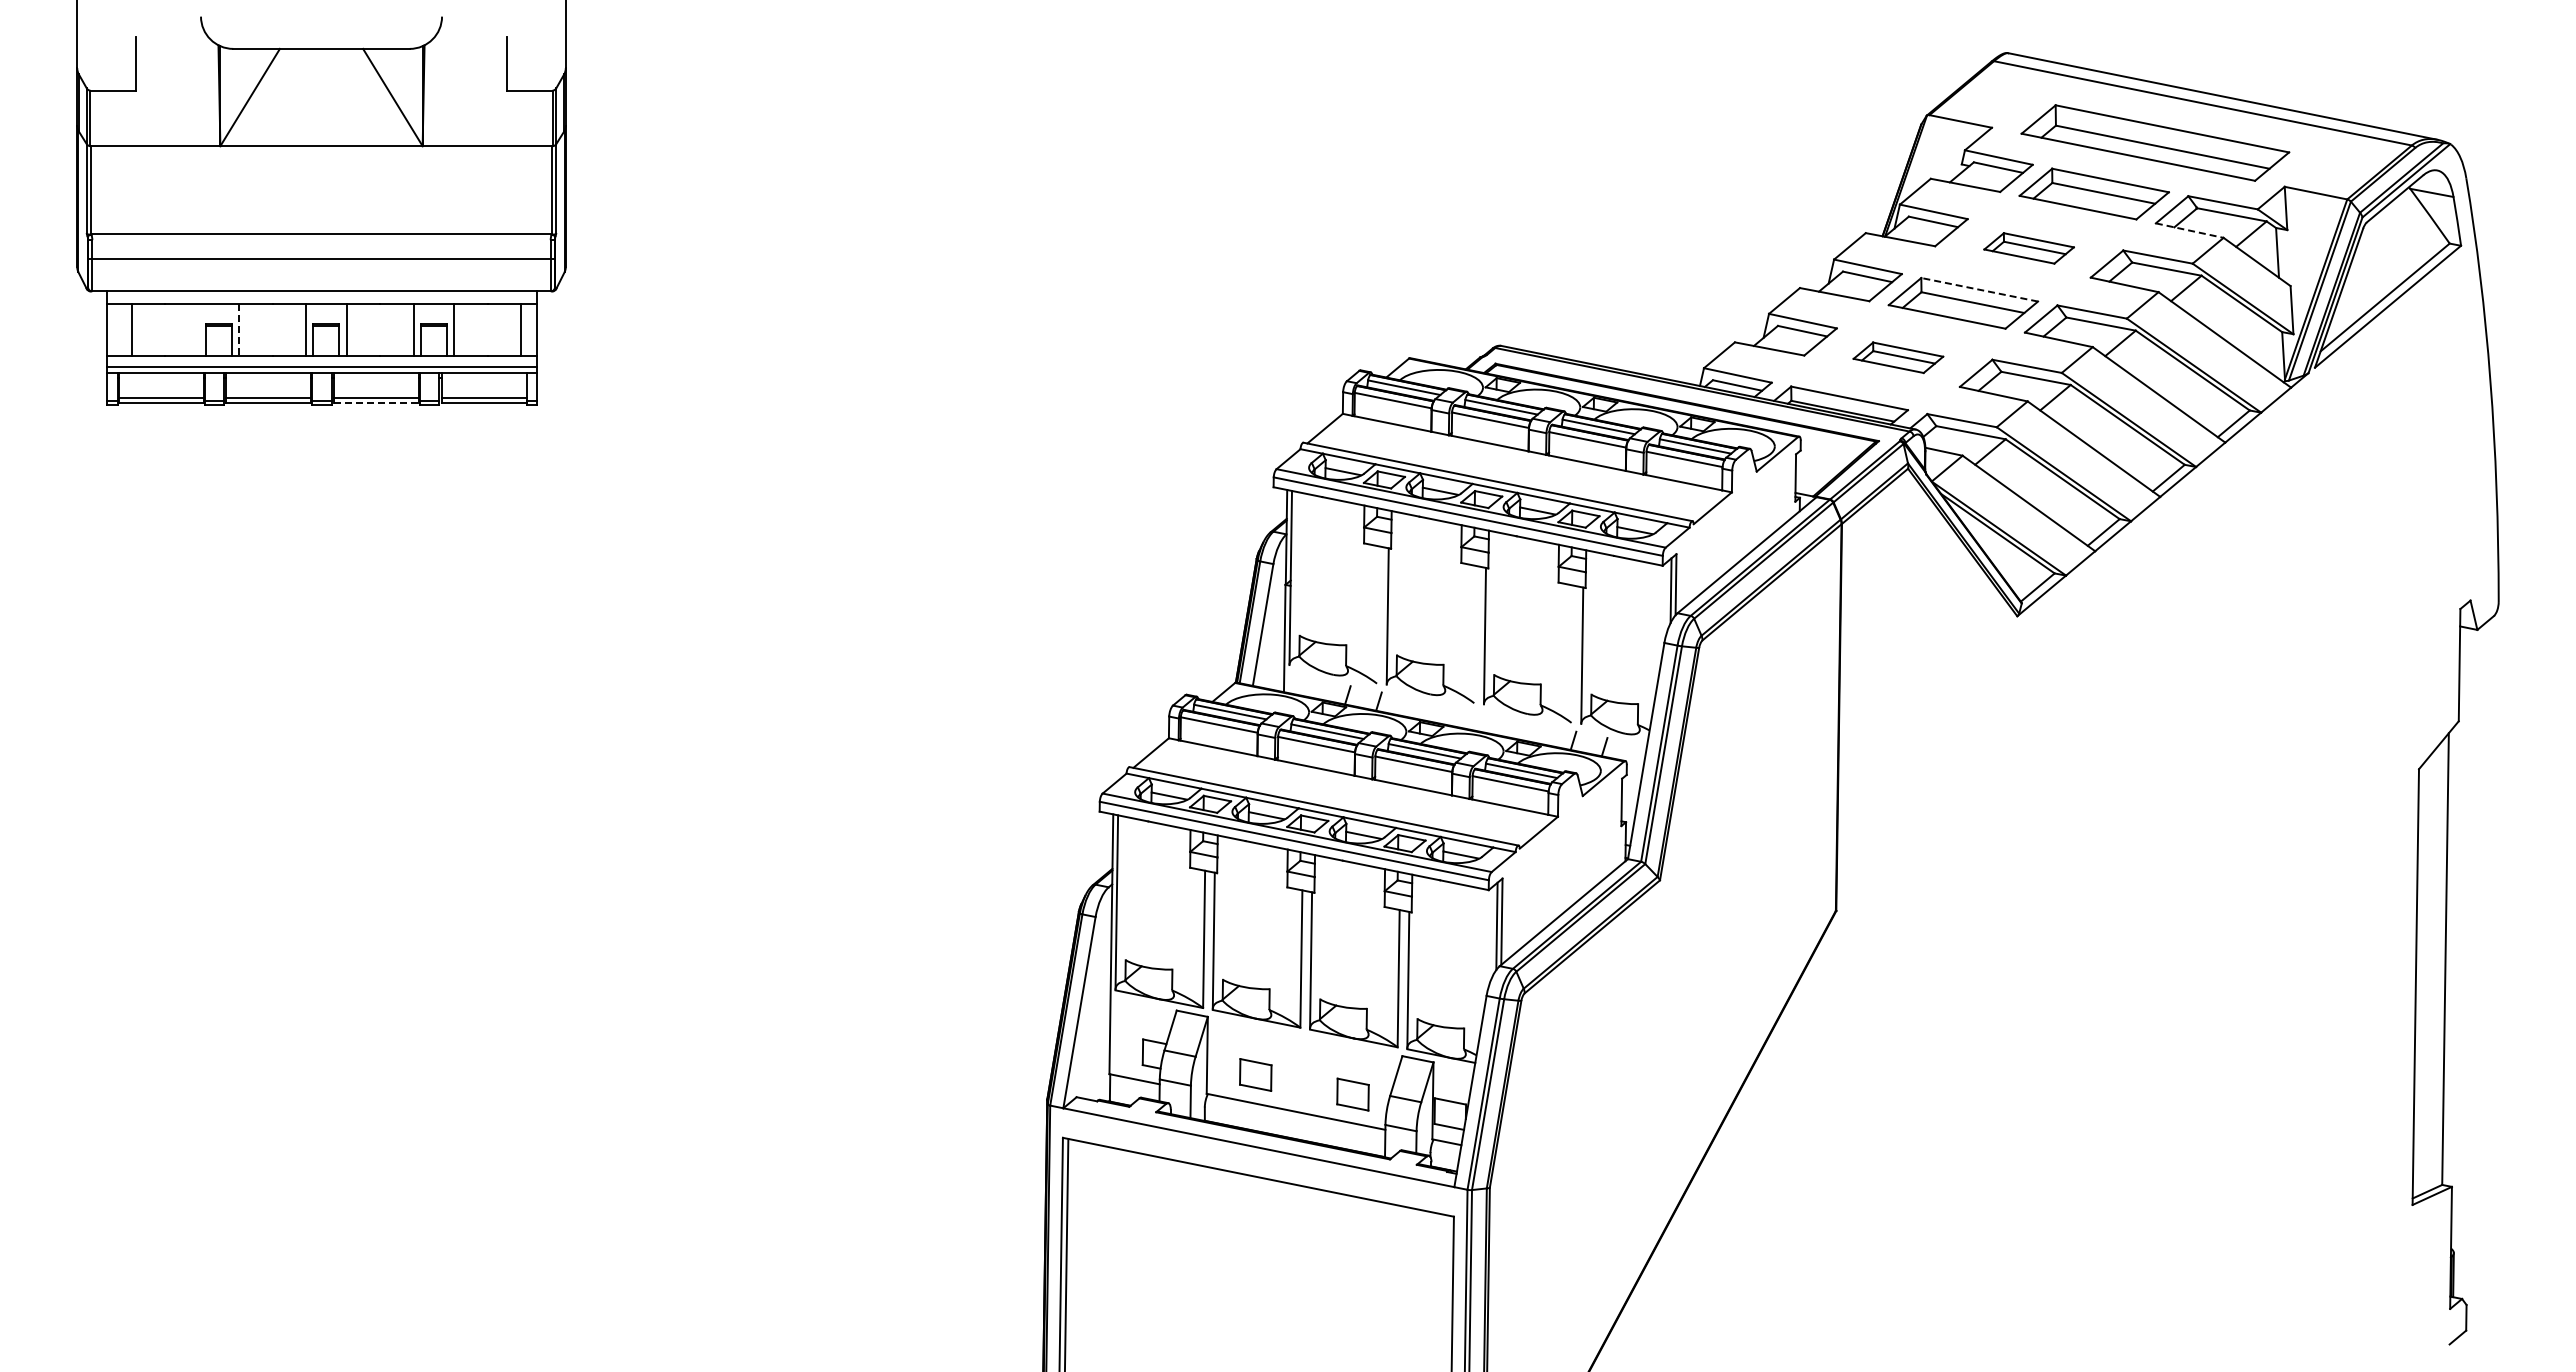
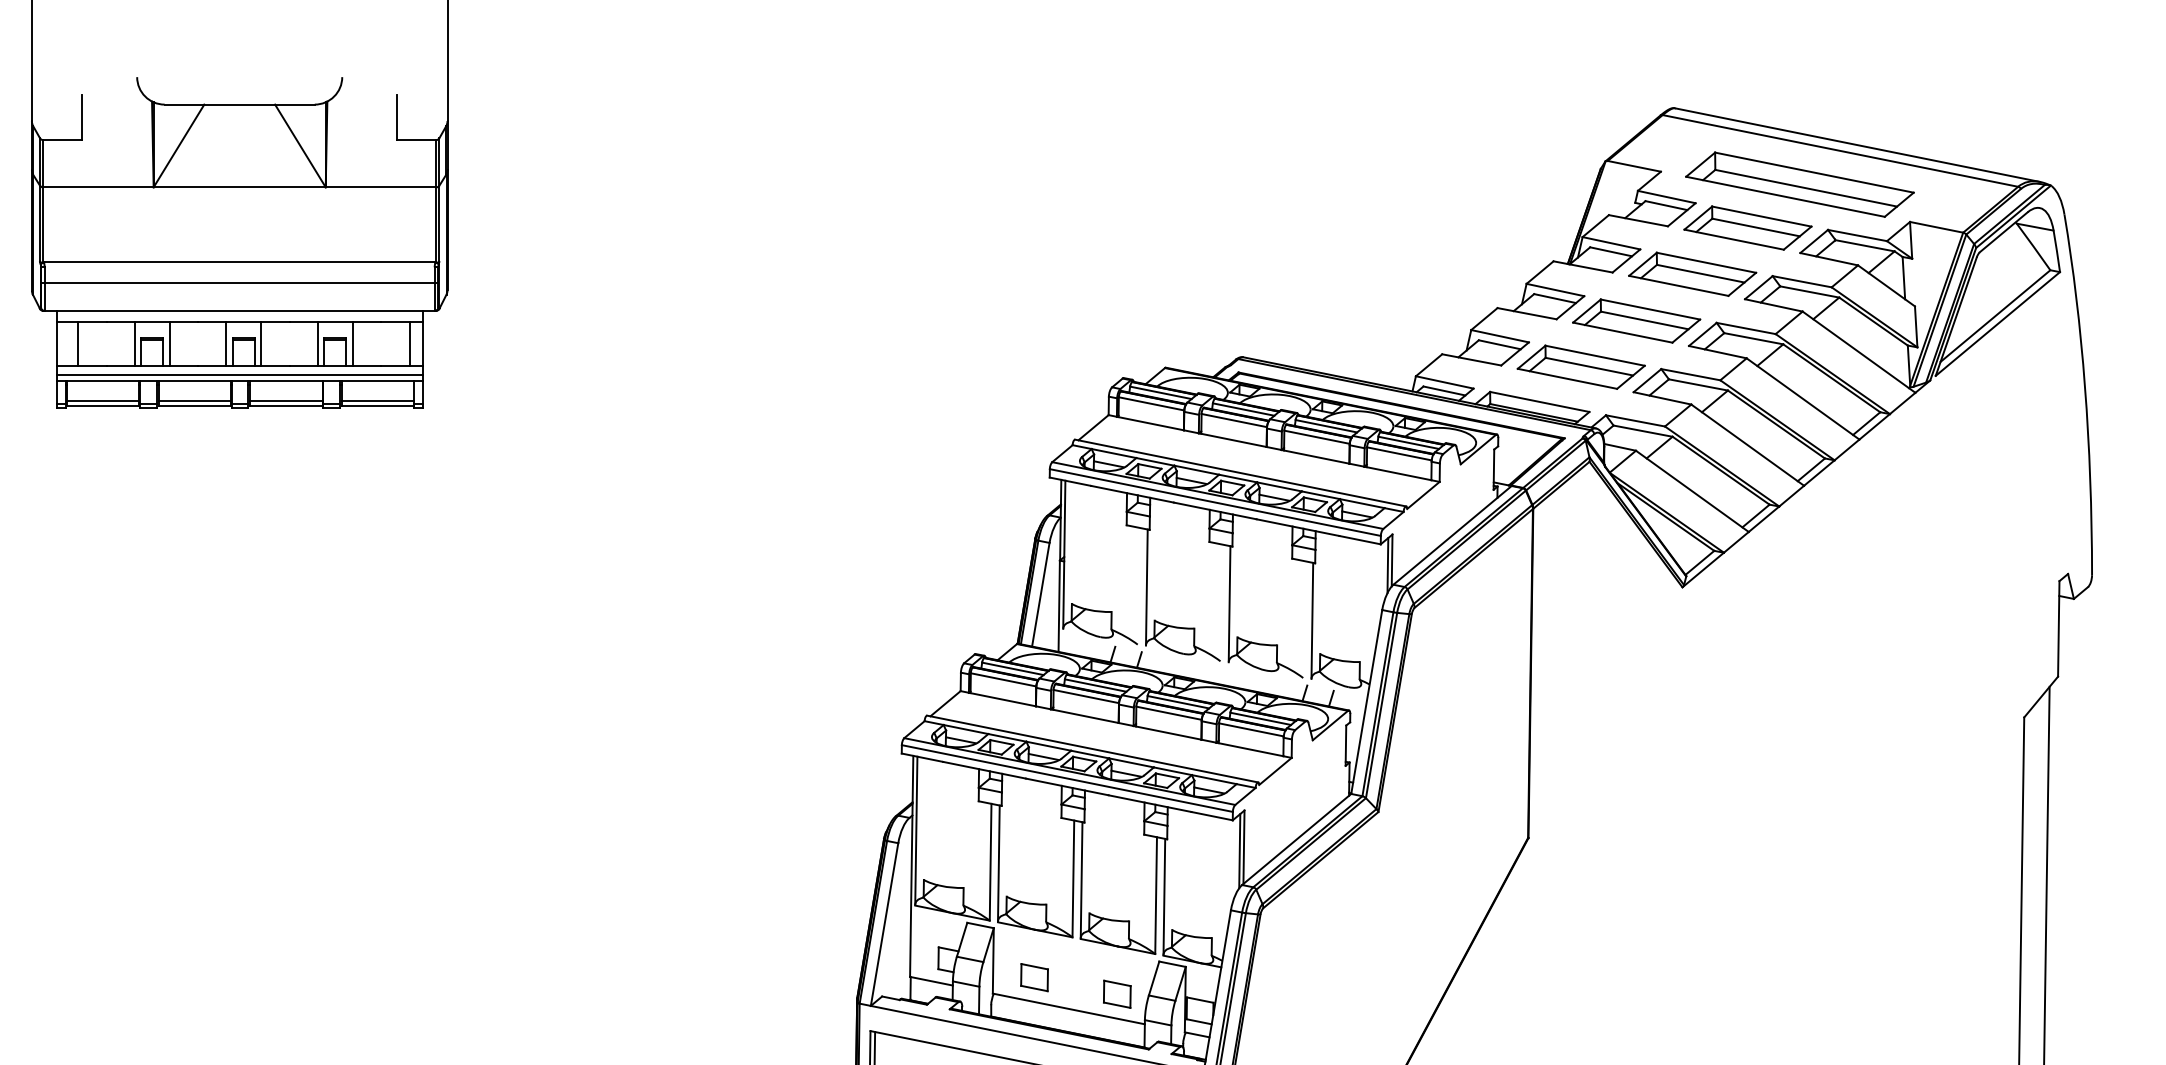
line: (2189, 230) -> (1828, 259), dashed -> solid
part: (2028, 248) -> (1692, 274), size x1.67
line: (1979, 289) -> (1650, 309), dashed -> solid
line: (198, 330) -> (135, 344), added
line: (239, 330) -> (169, 344), dashed -> solid
part: (1898, 357) -> (1581, 367), size x1.67
line: (376, 402) -> (286, 405), dashed -> solid

